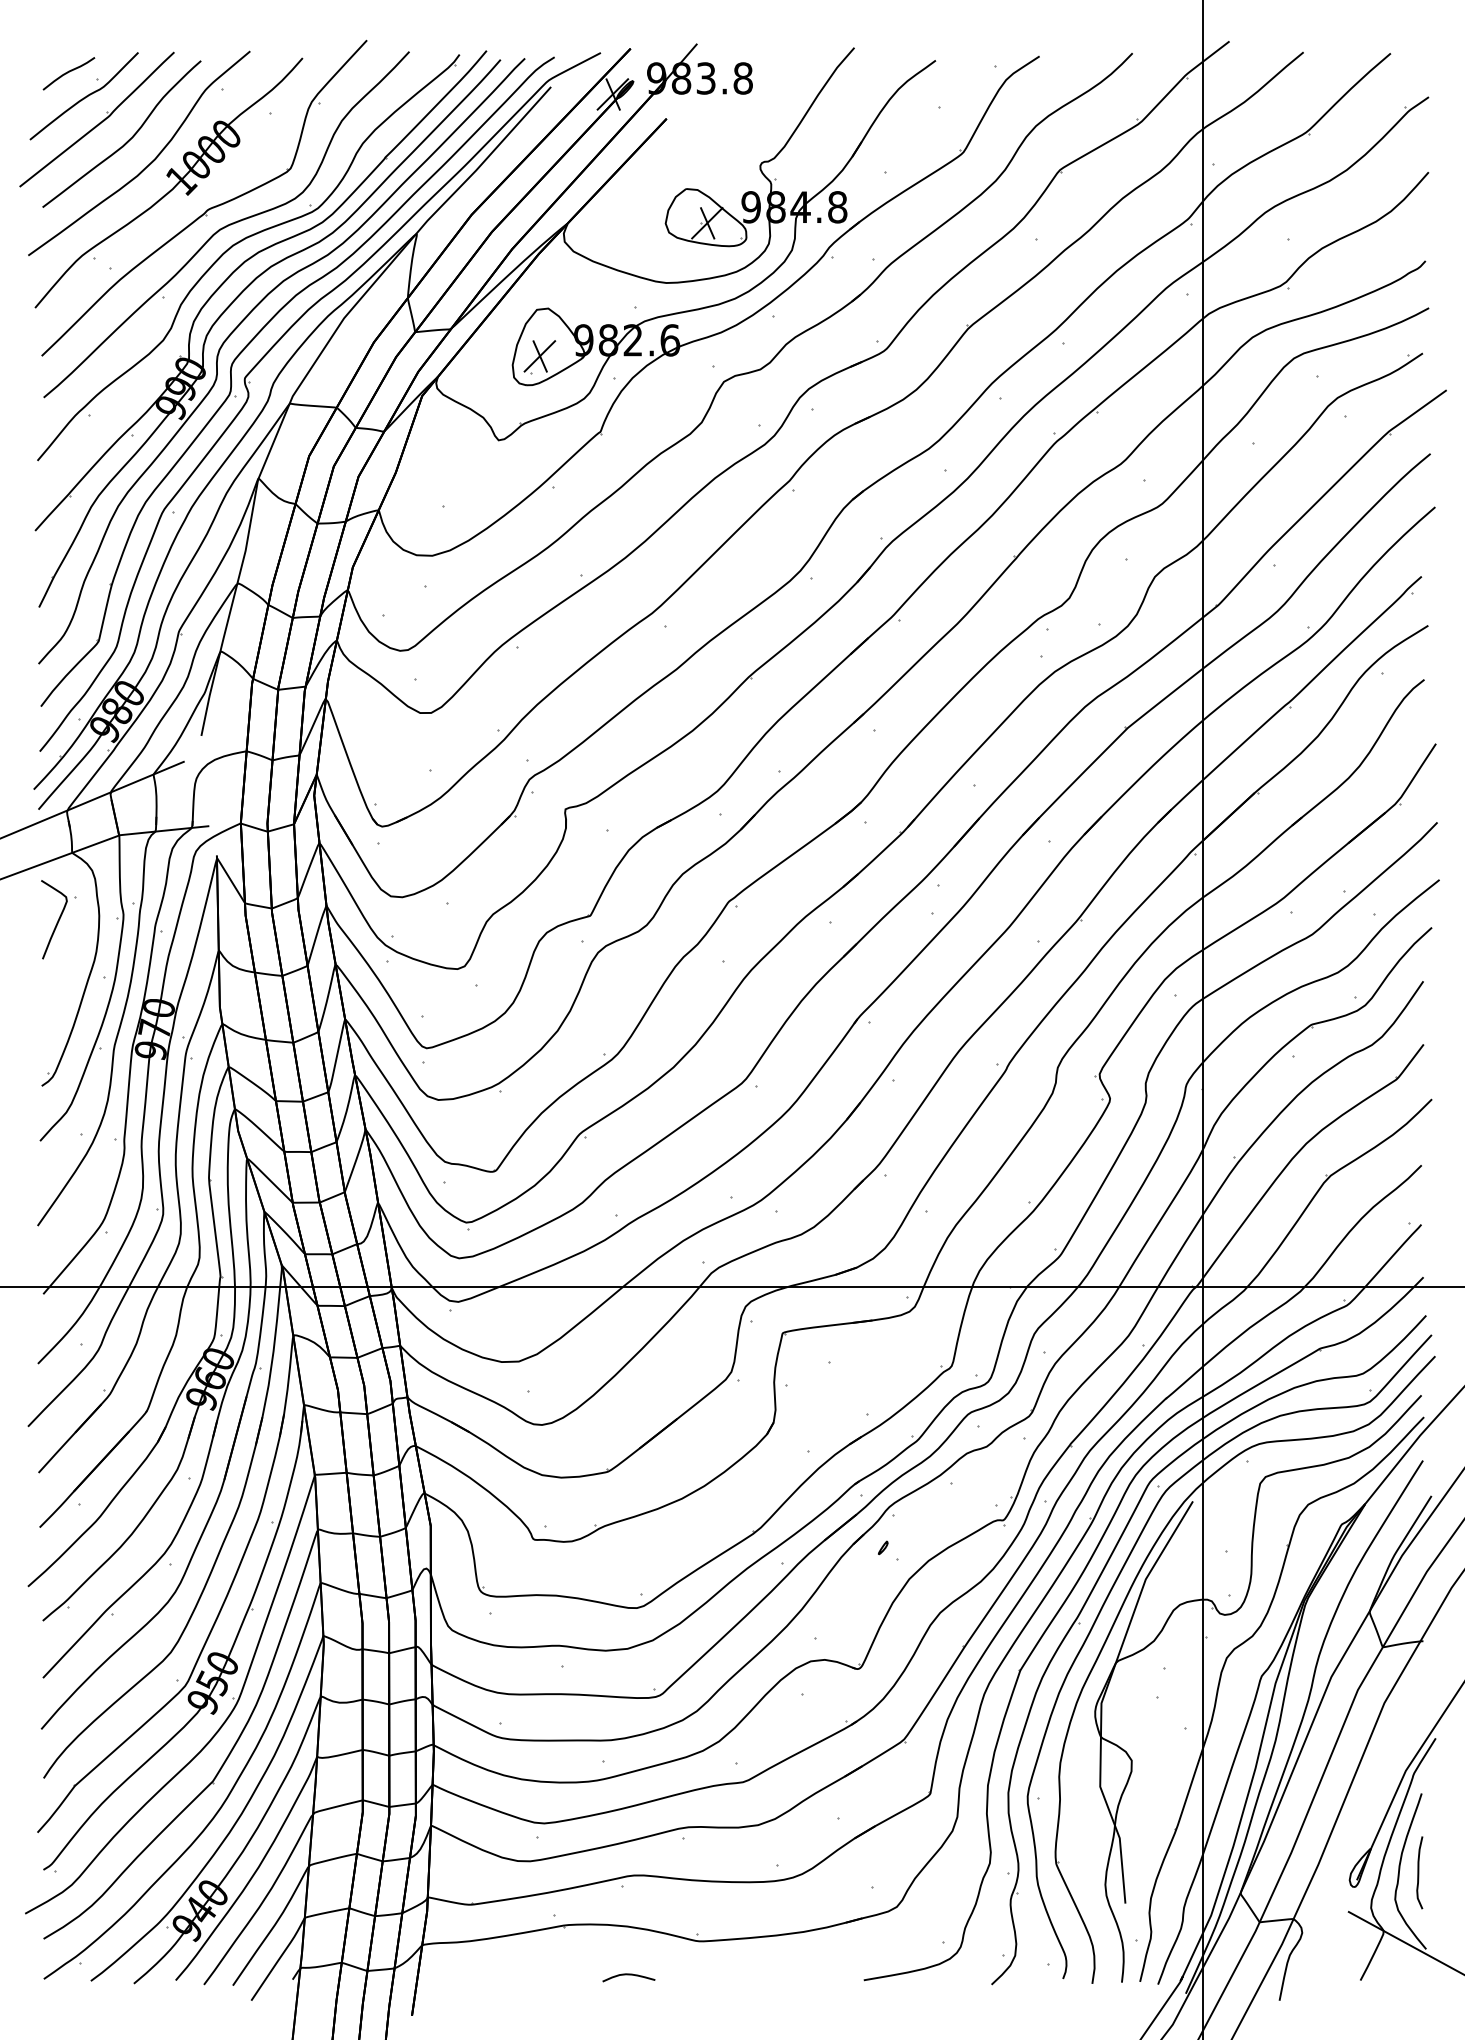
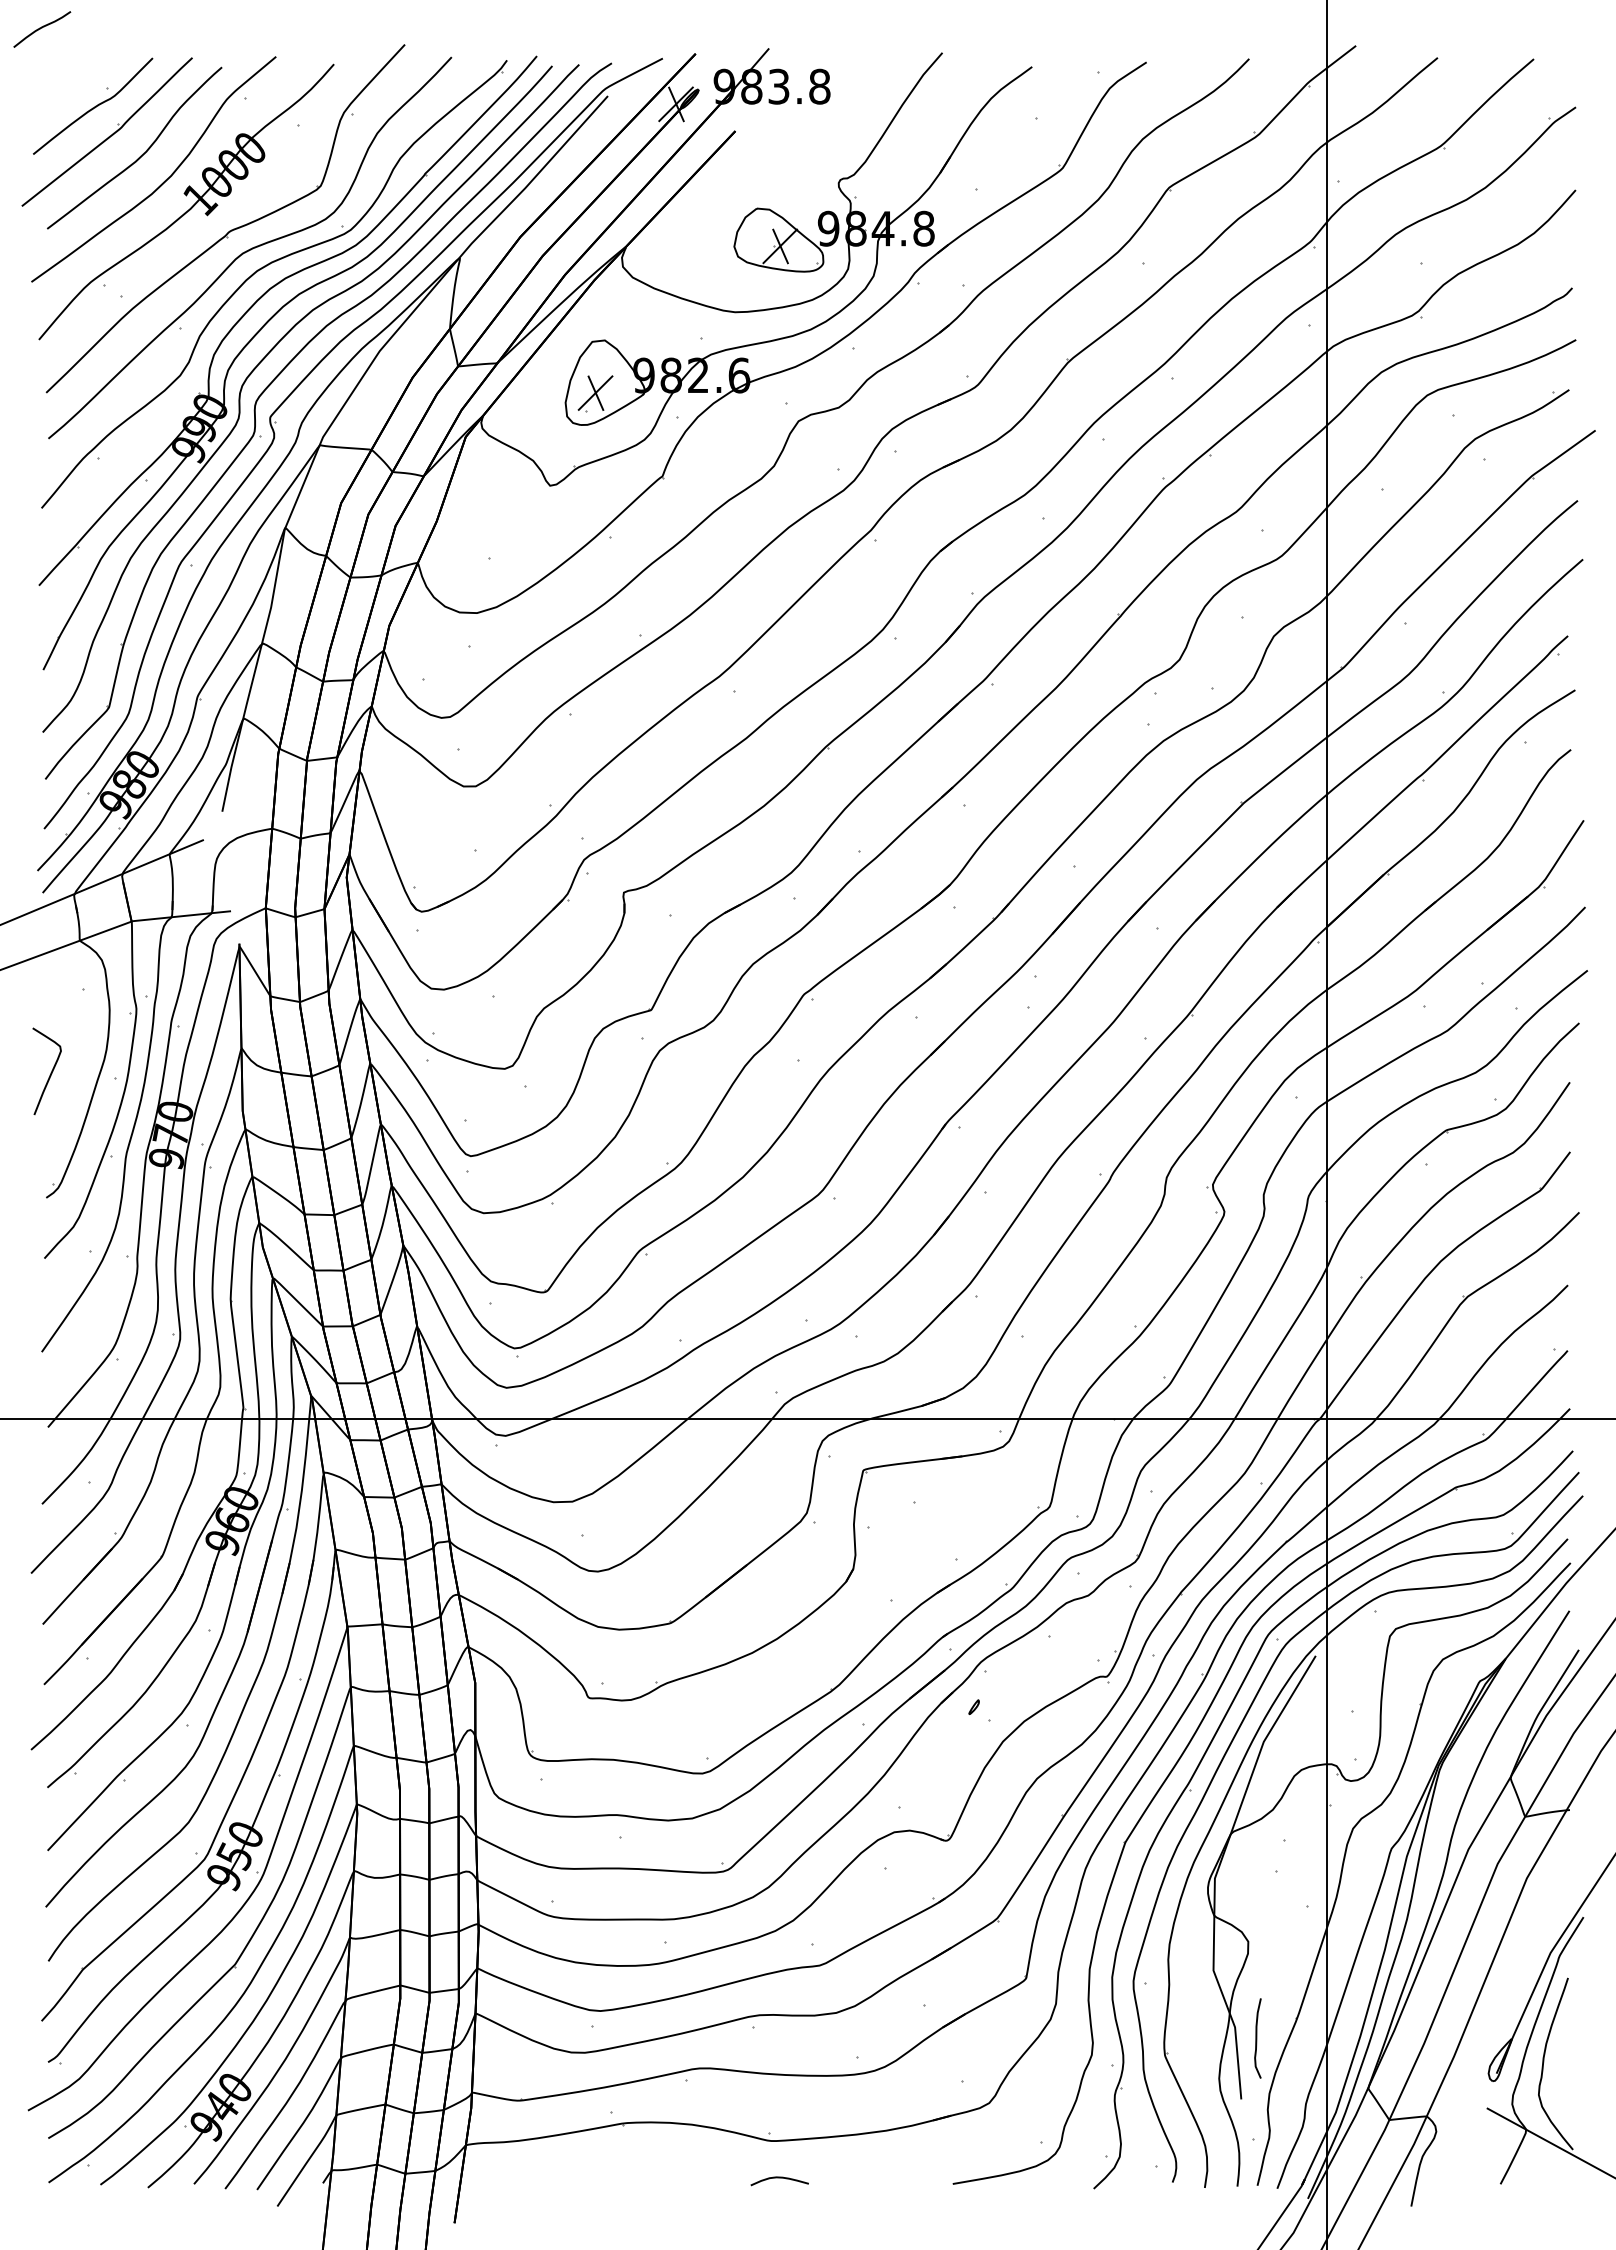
curve: (69, 72) -> (42, 28), moved
curve: (57, 920) -> (50, 1072), moved
curve: (1419, 1872) -> (1257, 2038), moved
curve: (628, 1975) -> (779, 2178), moved

